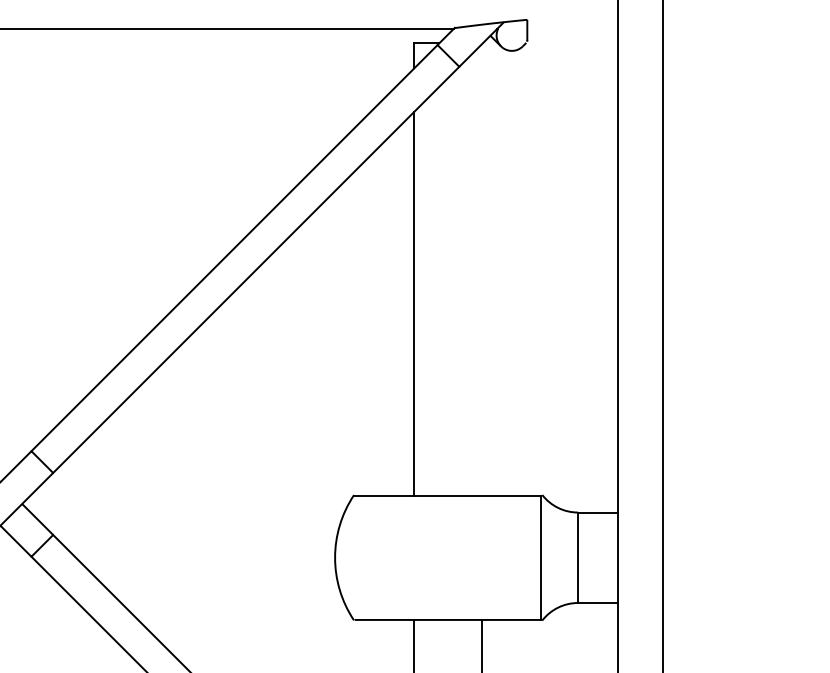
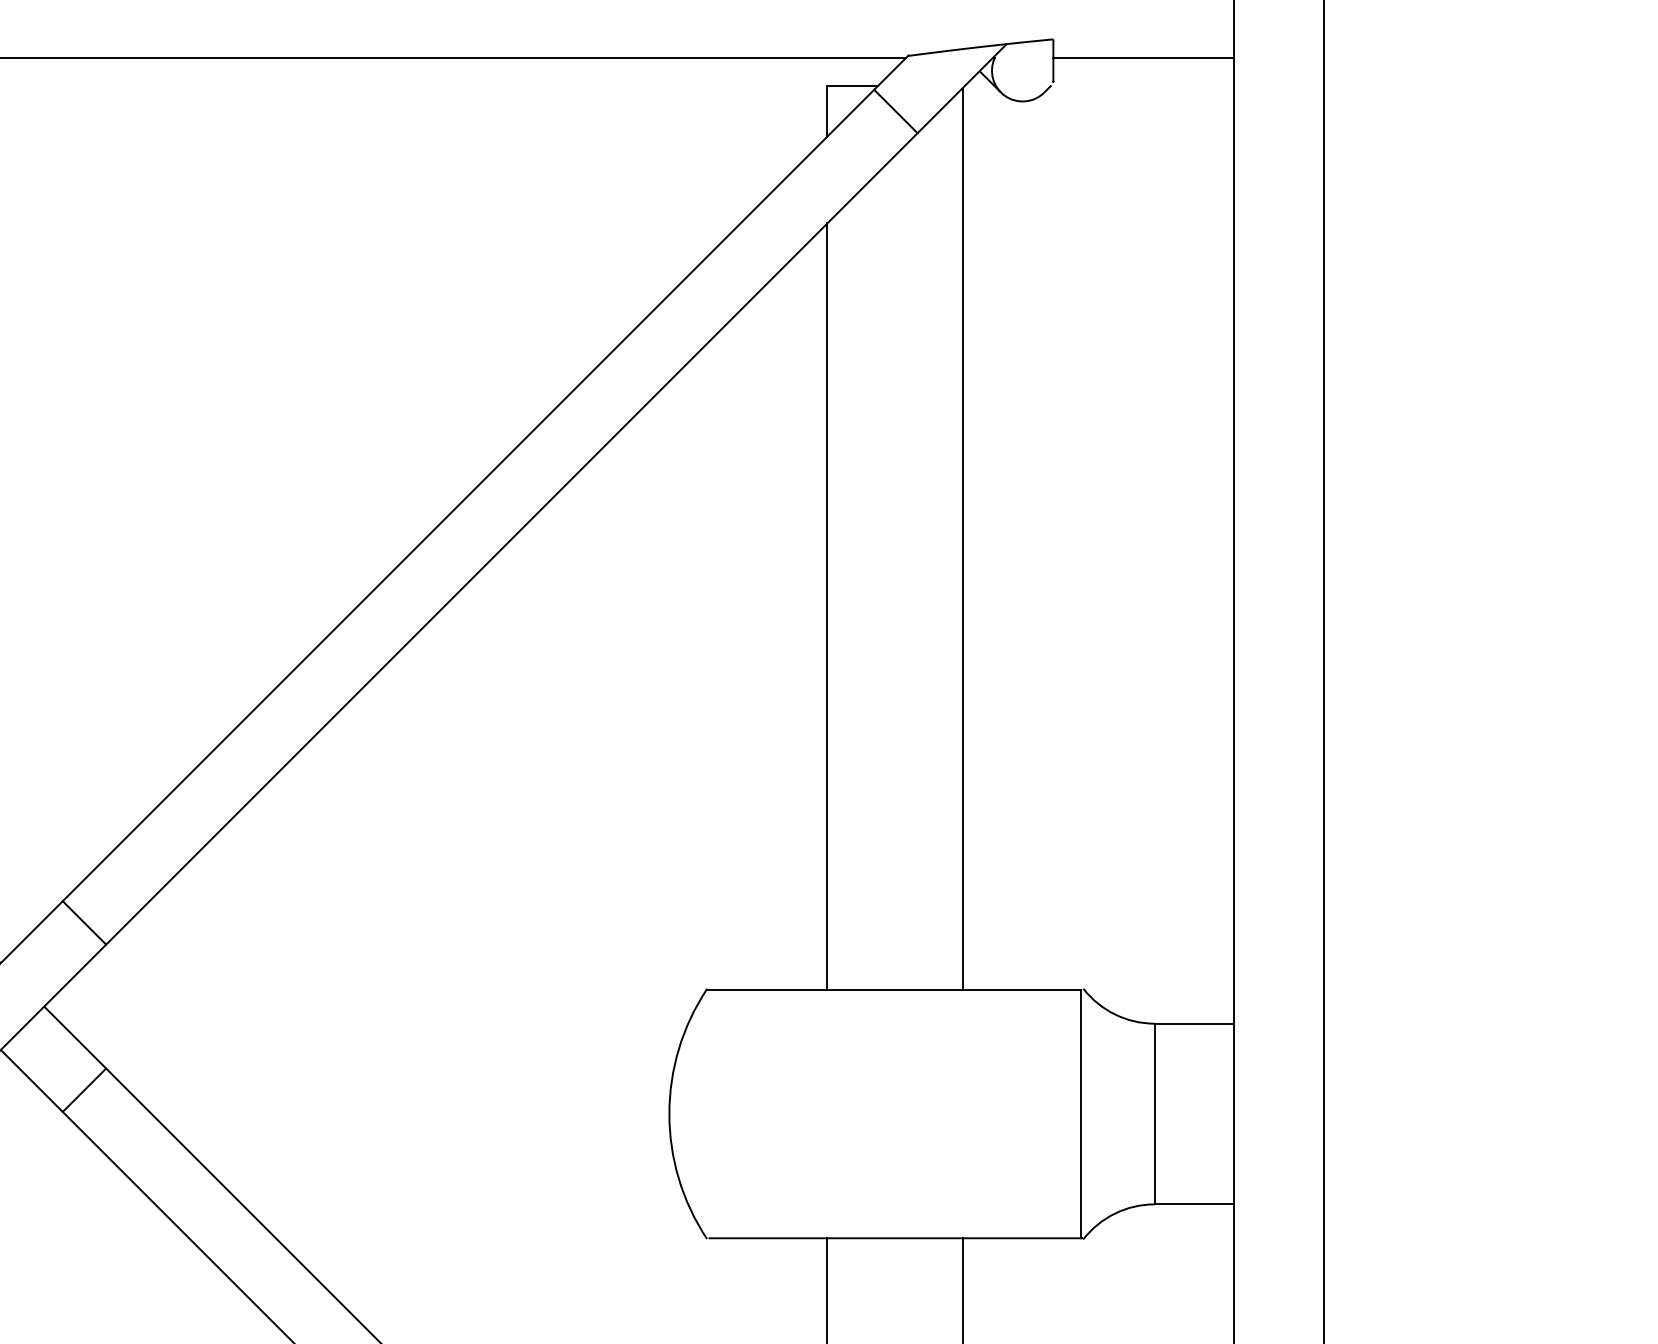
line: (572, 29) -> (1143, 58), added
line: (482, 269) -> (963, 538), added

